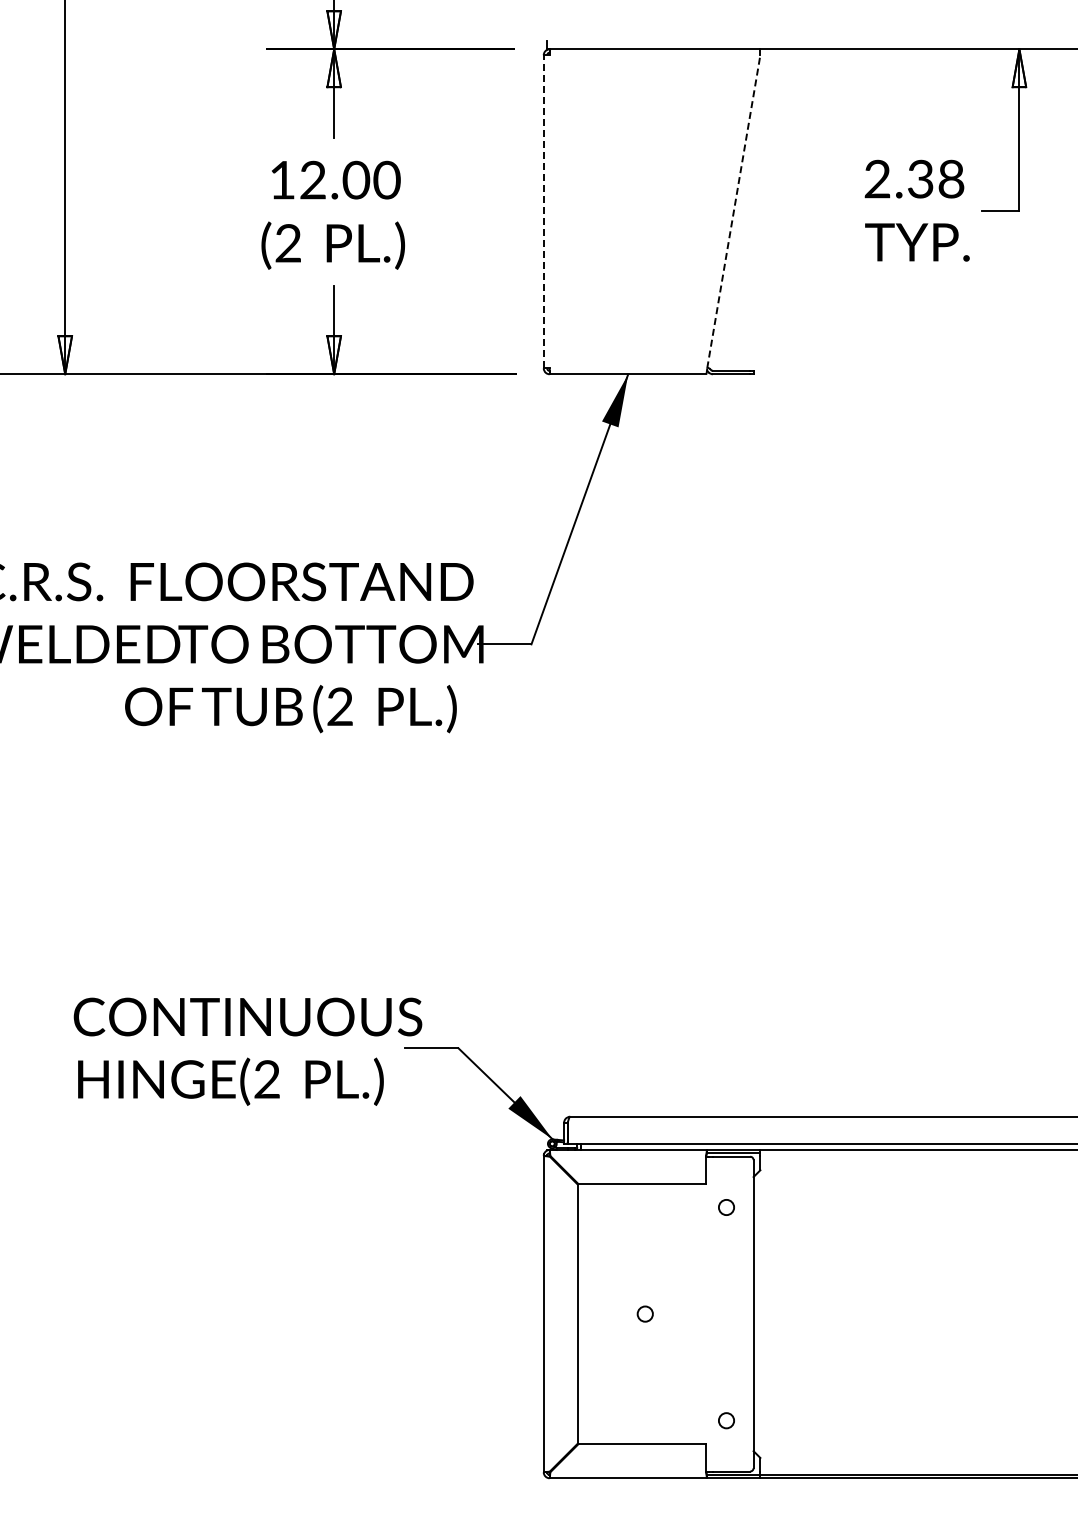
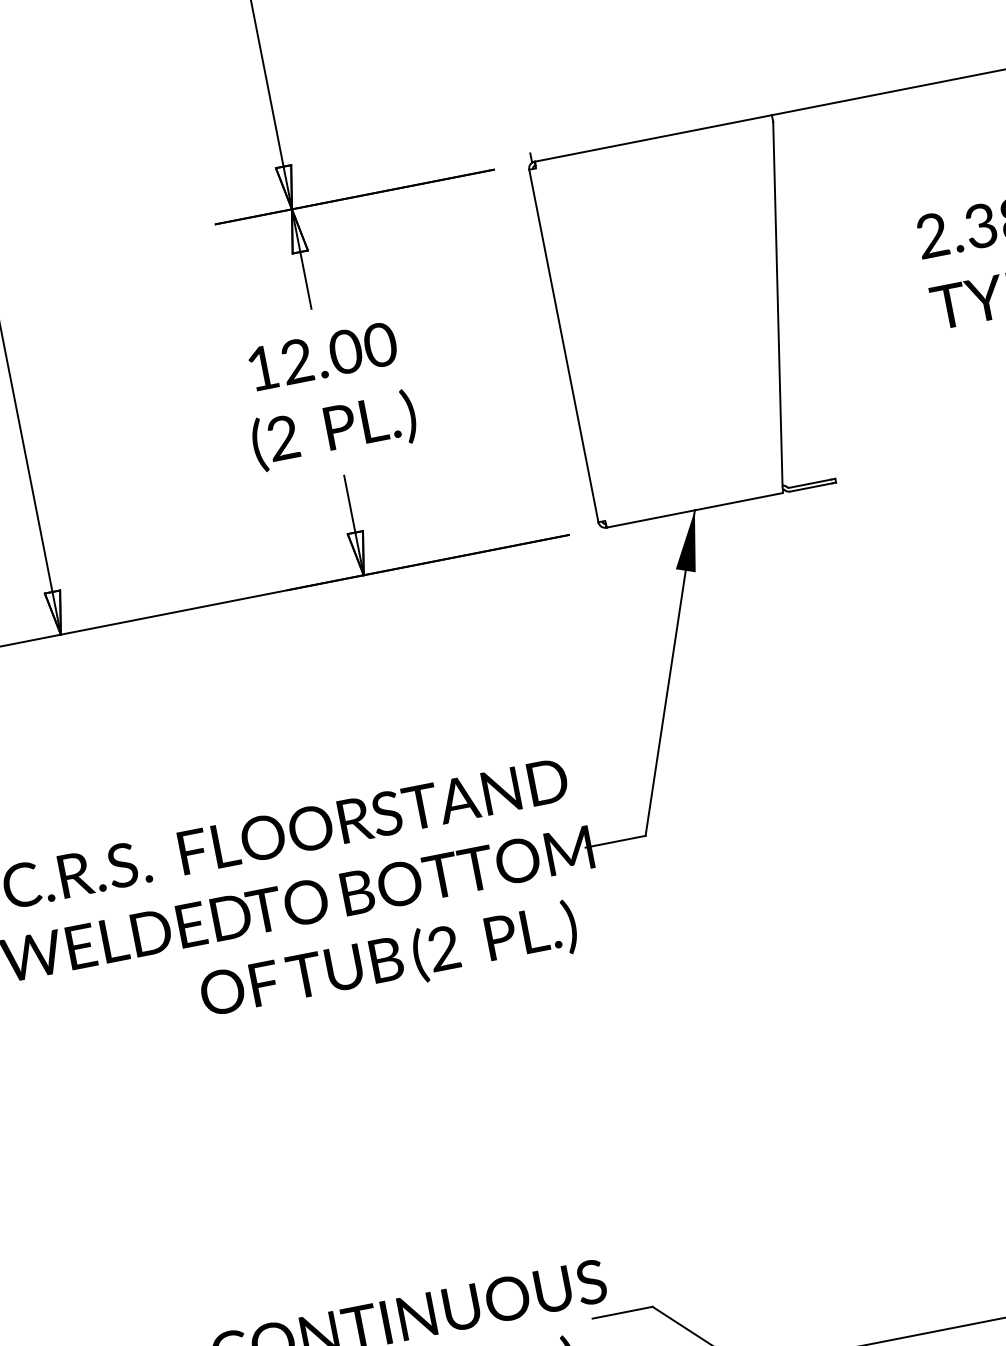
line: (543, 211) -> (563, 345), dashed -> solid
line: (733, 211) -> (777, 303), dashed -> solid

